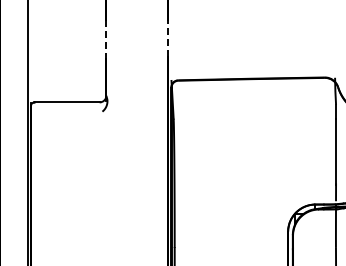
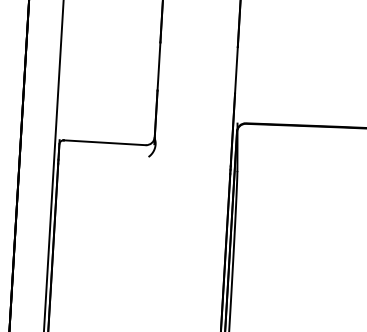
line: (168, 38) -> (236, 70), dashed -> solid
line: (106, 39) -> (159, 66), dashed -> solid

